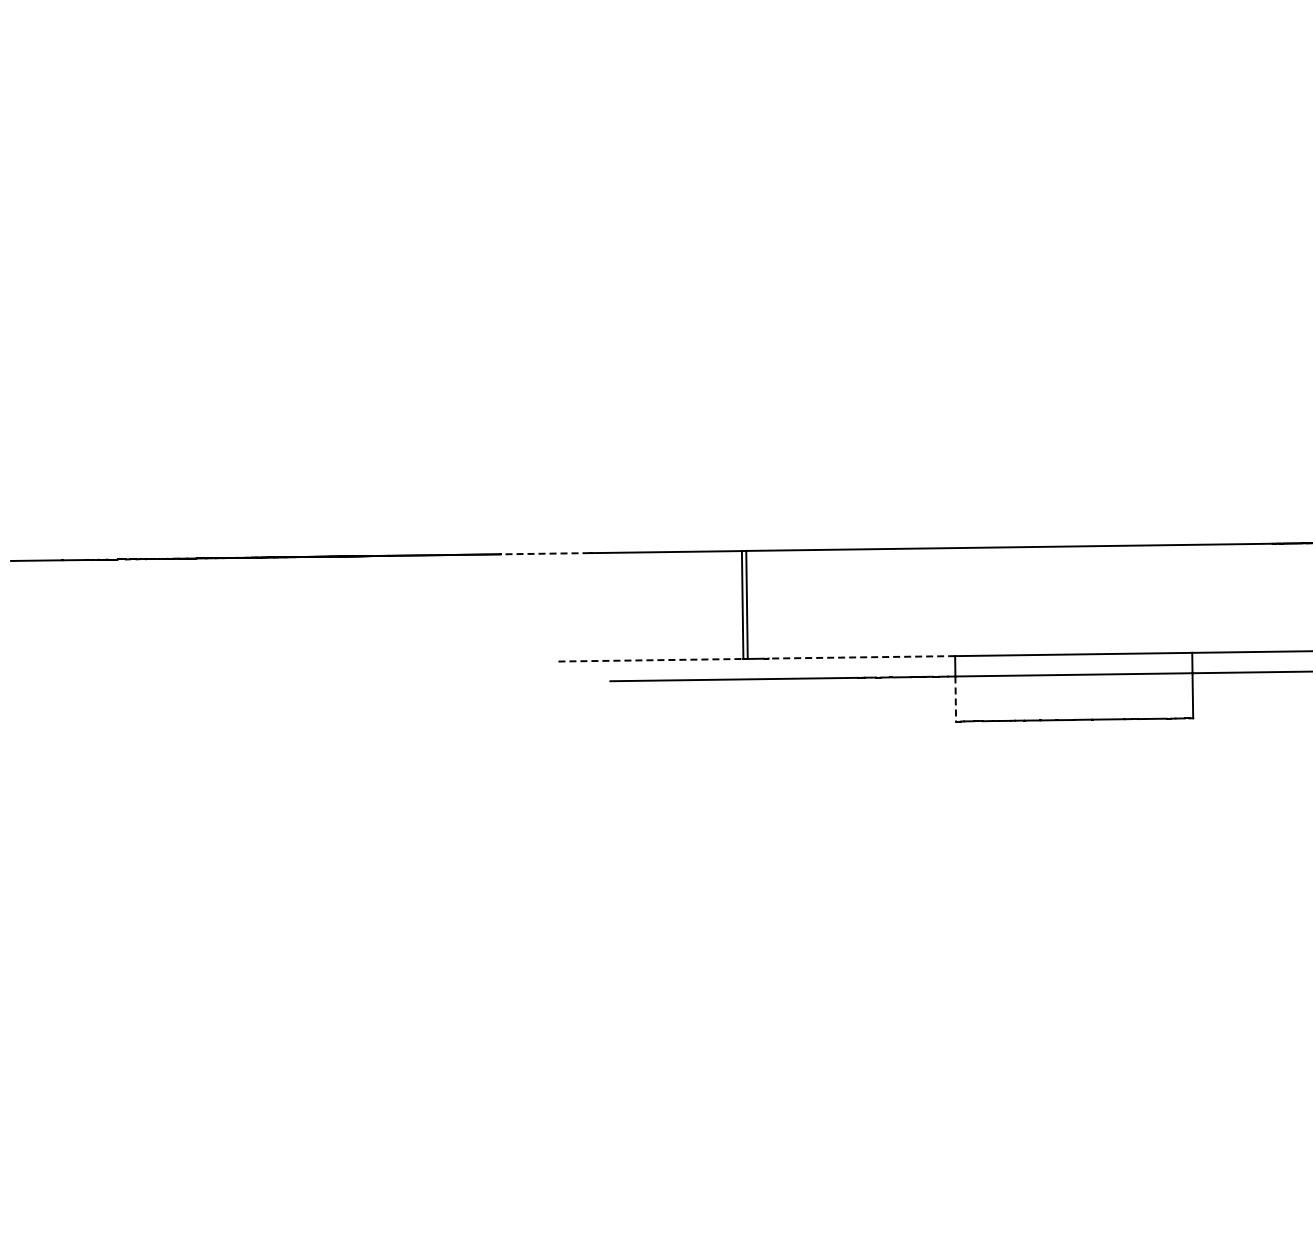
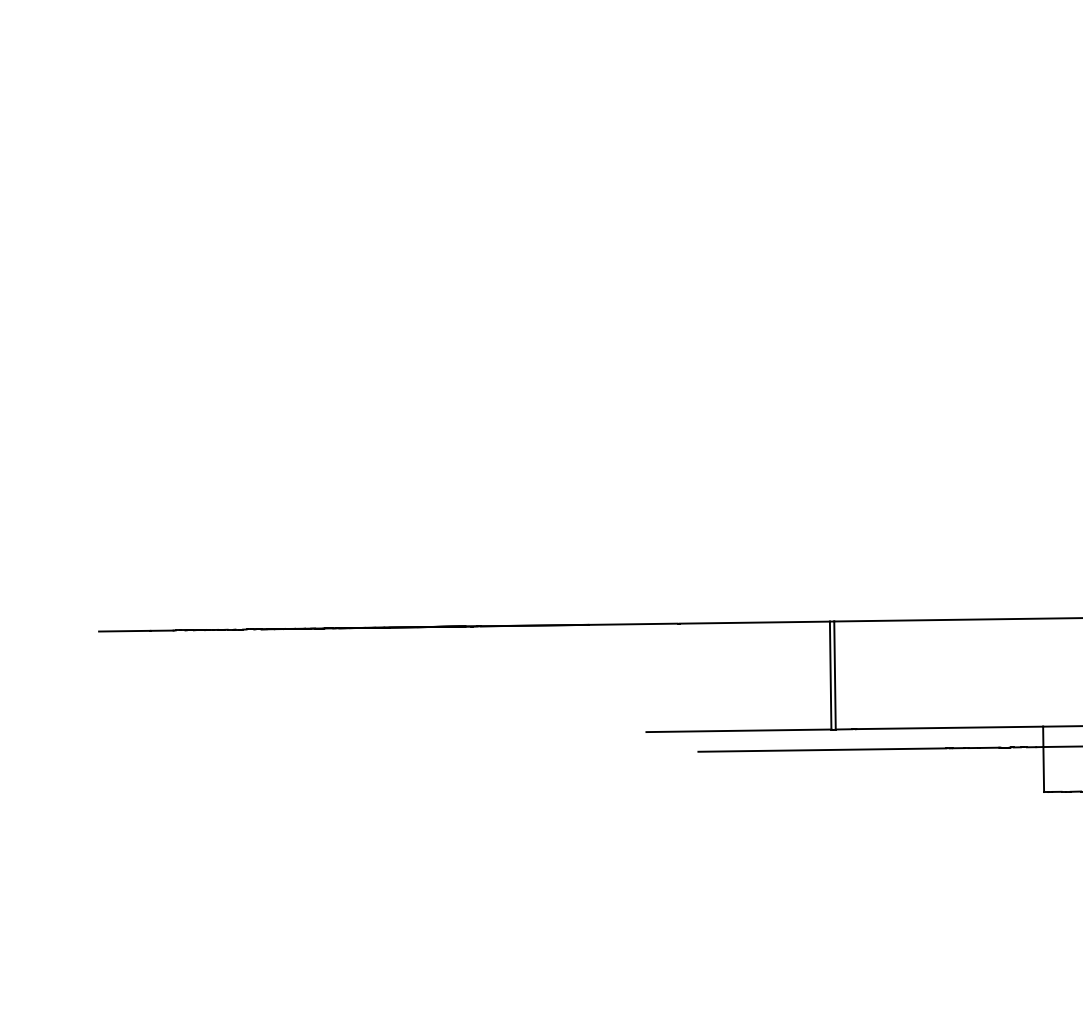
line: (544, 553) -> (632, 624), dashed -> solid
line: (861, 657) -> (949, 728), dashed -> solid
line: (650, 660) -> (738, 731), dashed -> solid
line: (955, 699) -> (1043, 770), dashed -> solid

